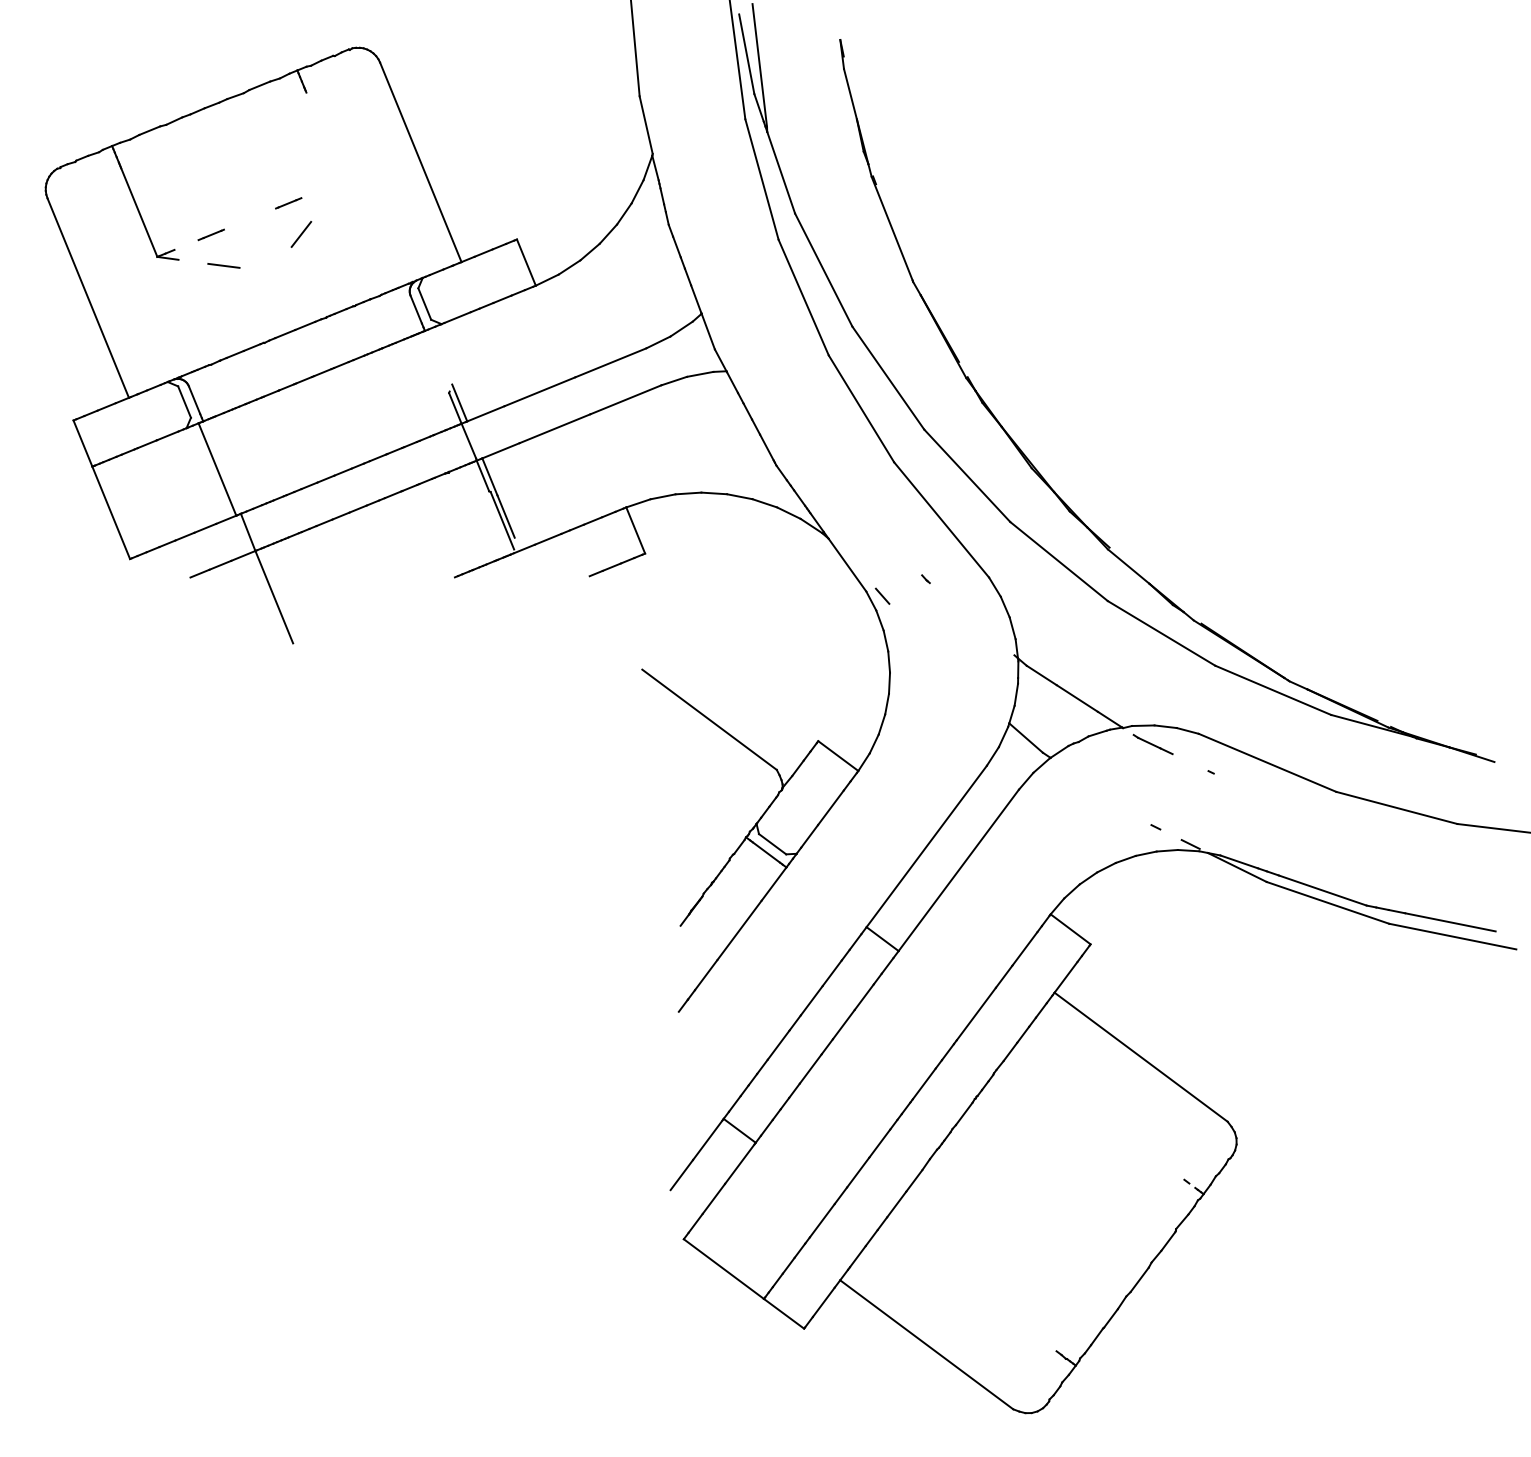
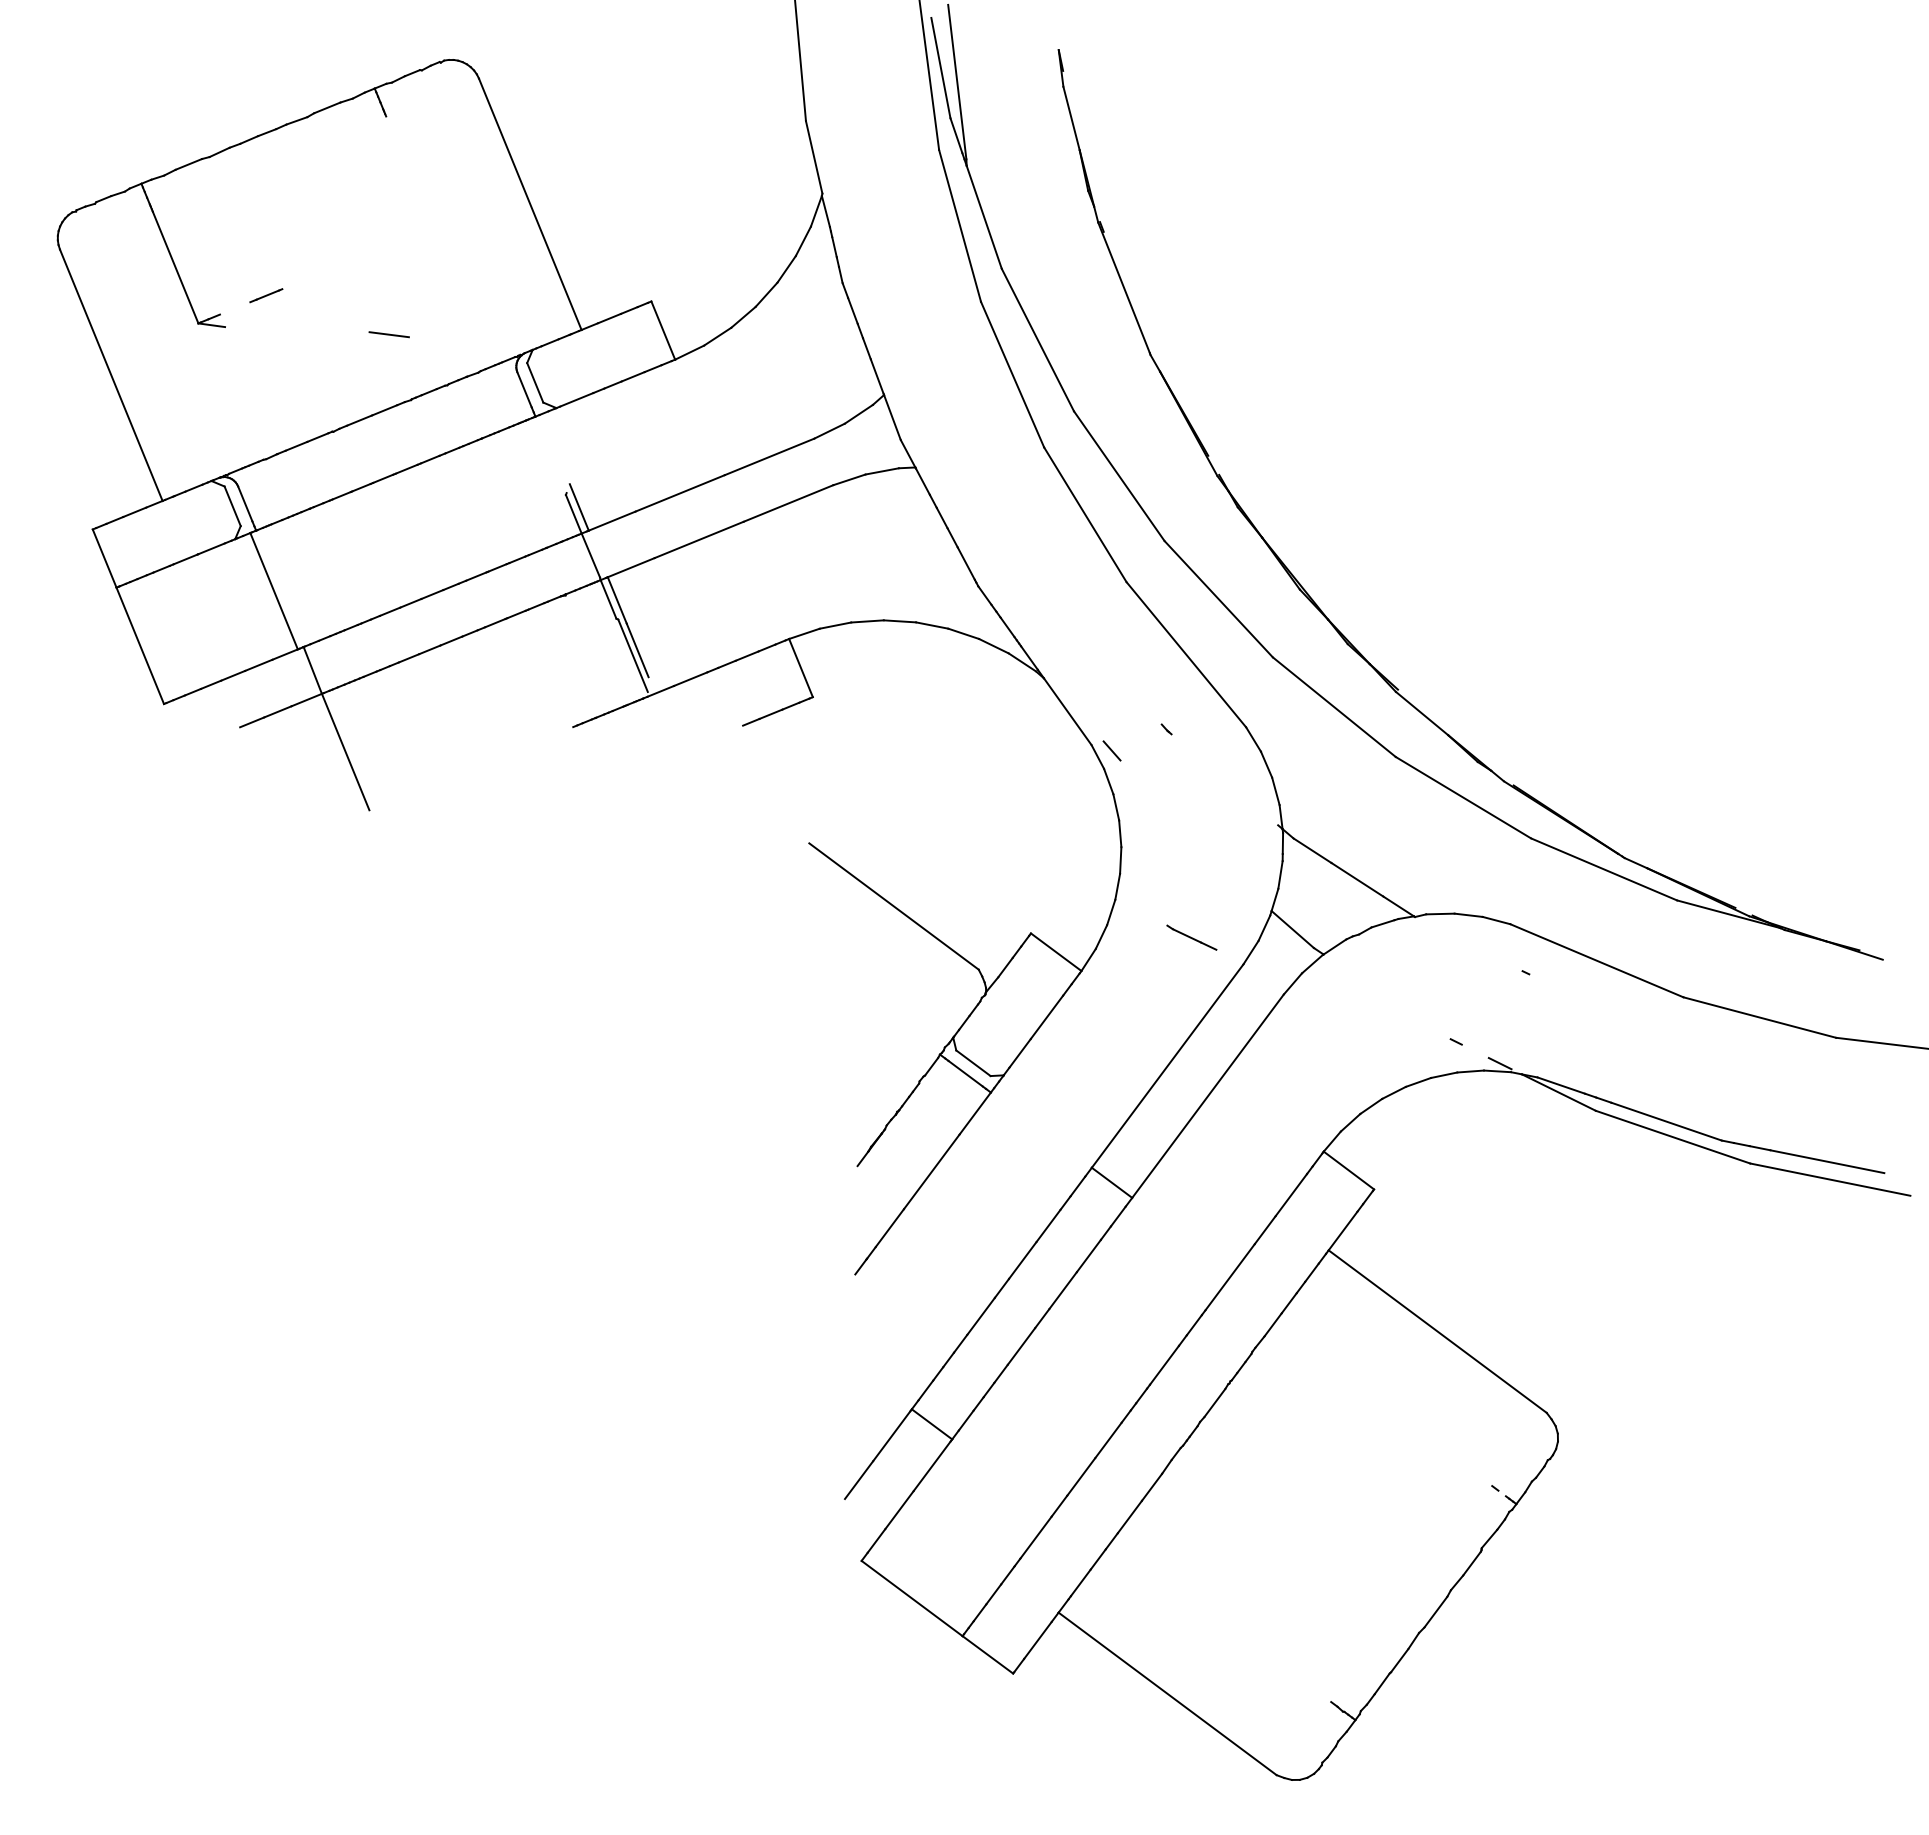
line: (288, 203) -> (363, 255), removed
line: (301, 233) -> (379, 294), removed
line: (223, 265) -> (388, 334), moved
line: (1152, 744) -> (1191, 937), moved

